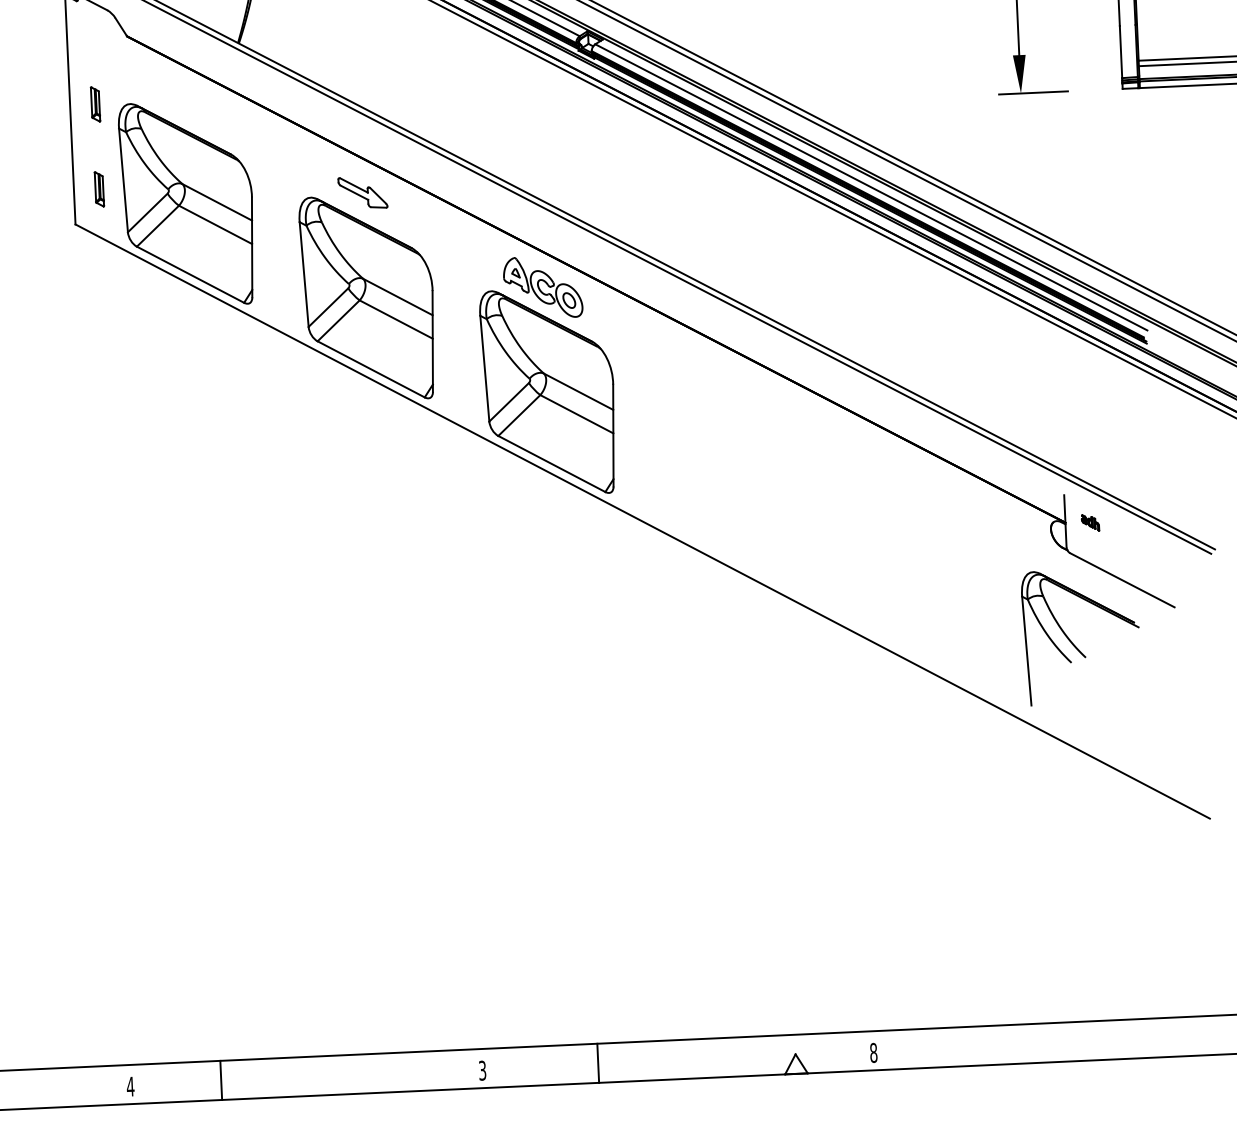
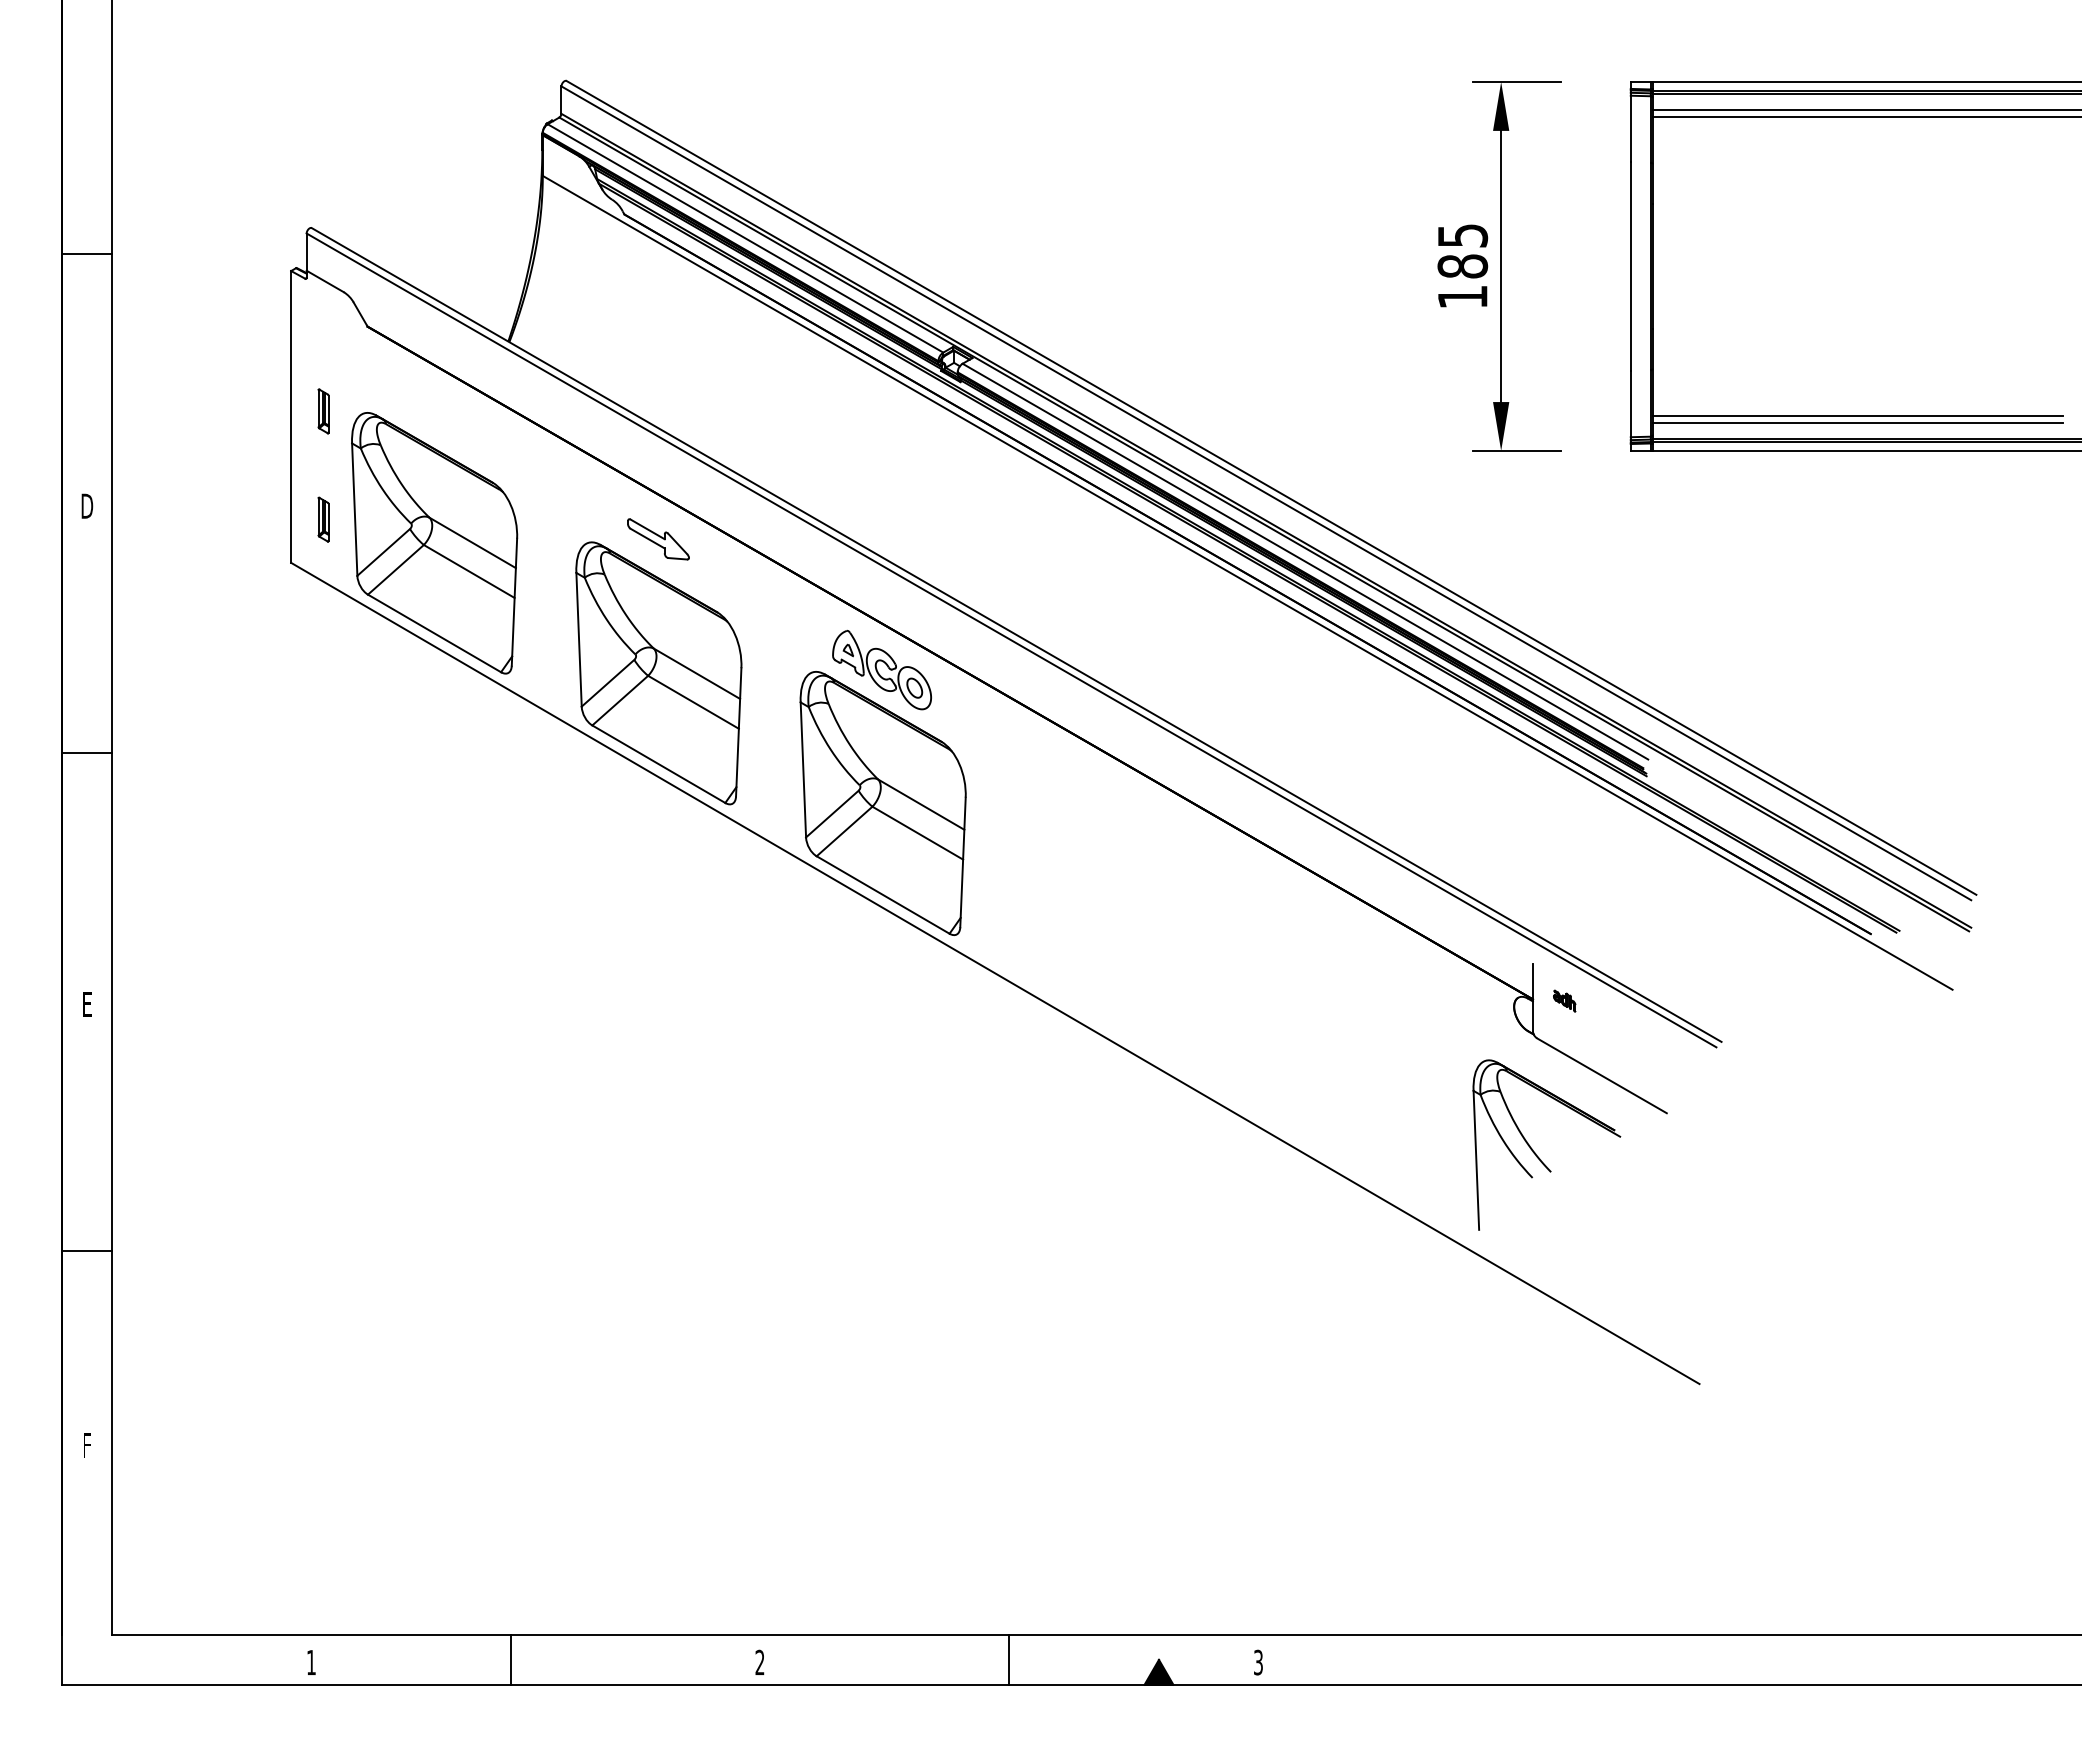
text: (873, 1052) -> (1258, 1662), 8 -> 3
line: (598, 1063) -> (1009, 1659), moved
fill: (795, 1063) -> (1158, 1671), added
text: (482, 1070) -> (759, 1662), 3 -> 2
line: (221, 1080) -> (511, 1659), moved
text: (130, 1086) -> (311, 1662), 4 -> 1

